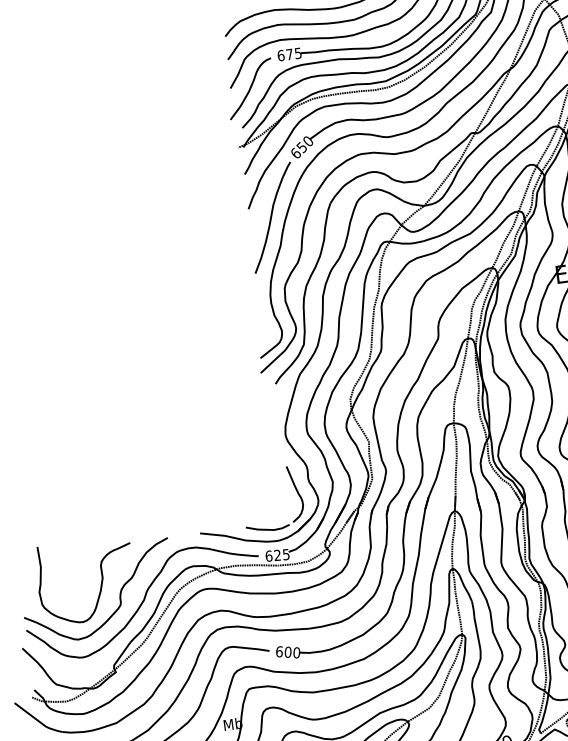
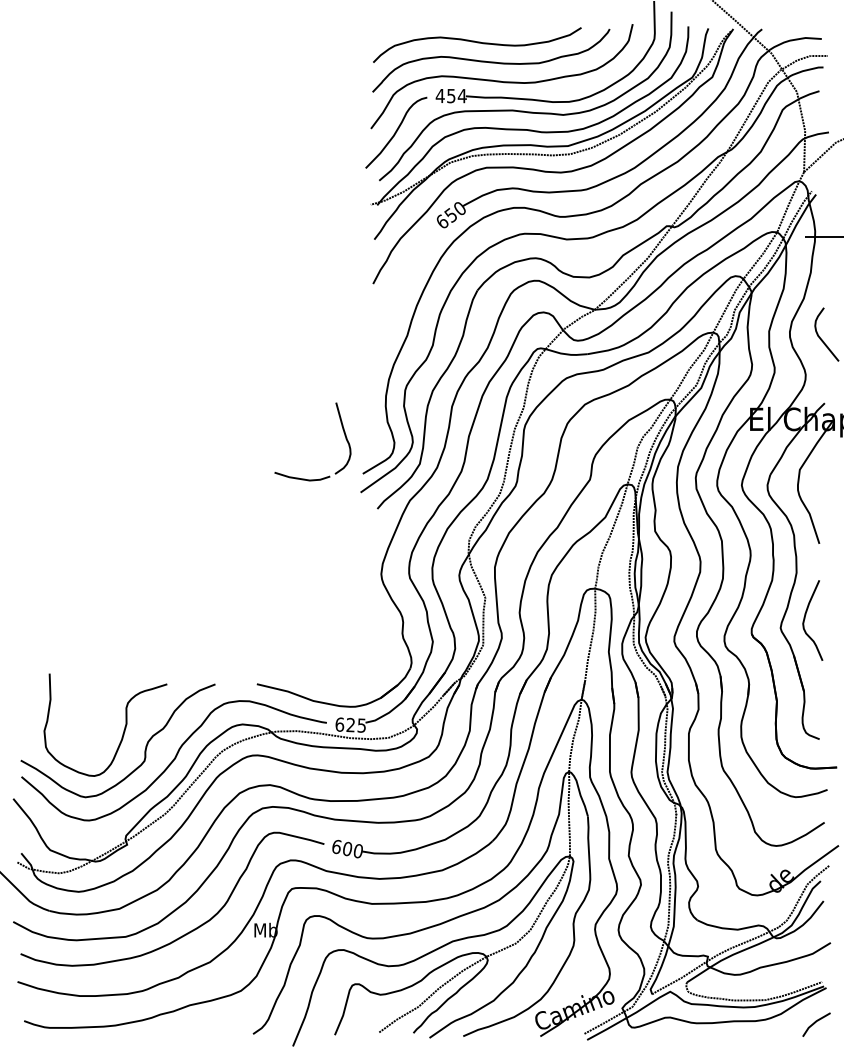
text: (288, 54) -> (450, 95), 675 -> 454
curve: (272, 216) -> (401, 297), removed
part: (295, 489) -> (343, 432), moved

